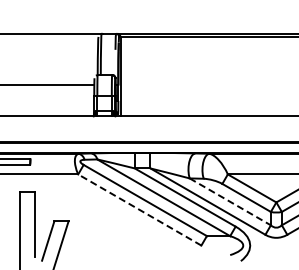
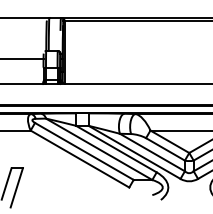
line: (230, 201) -> (152, 152), dashed -> solid
line: (139, 209) -> (79, 158), dashed -> solid

